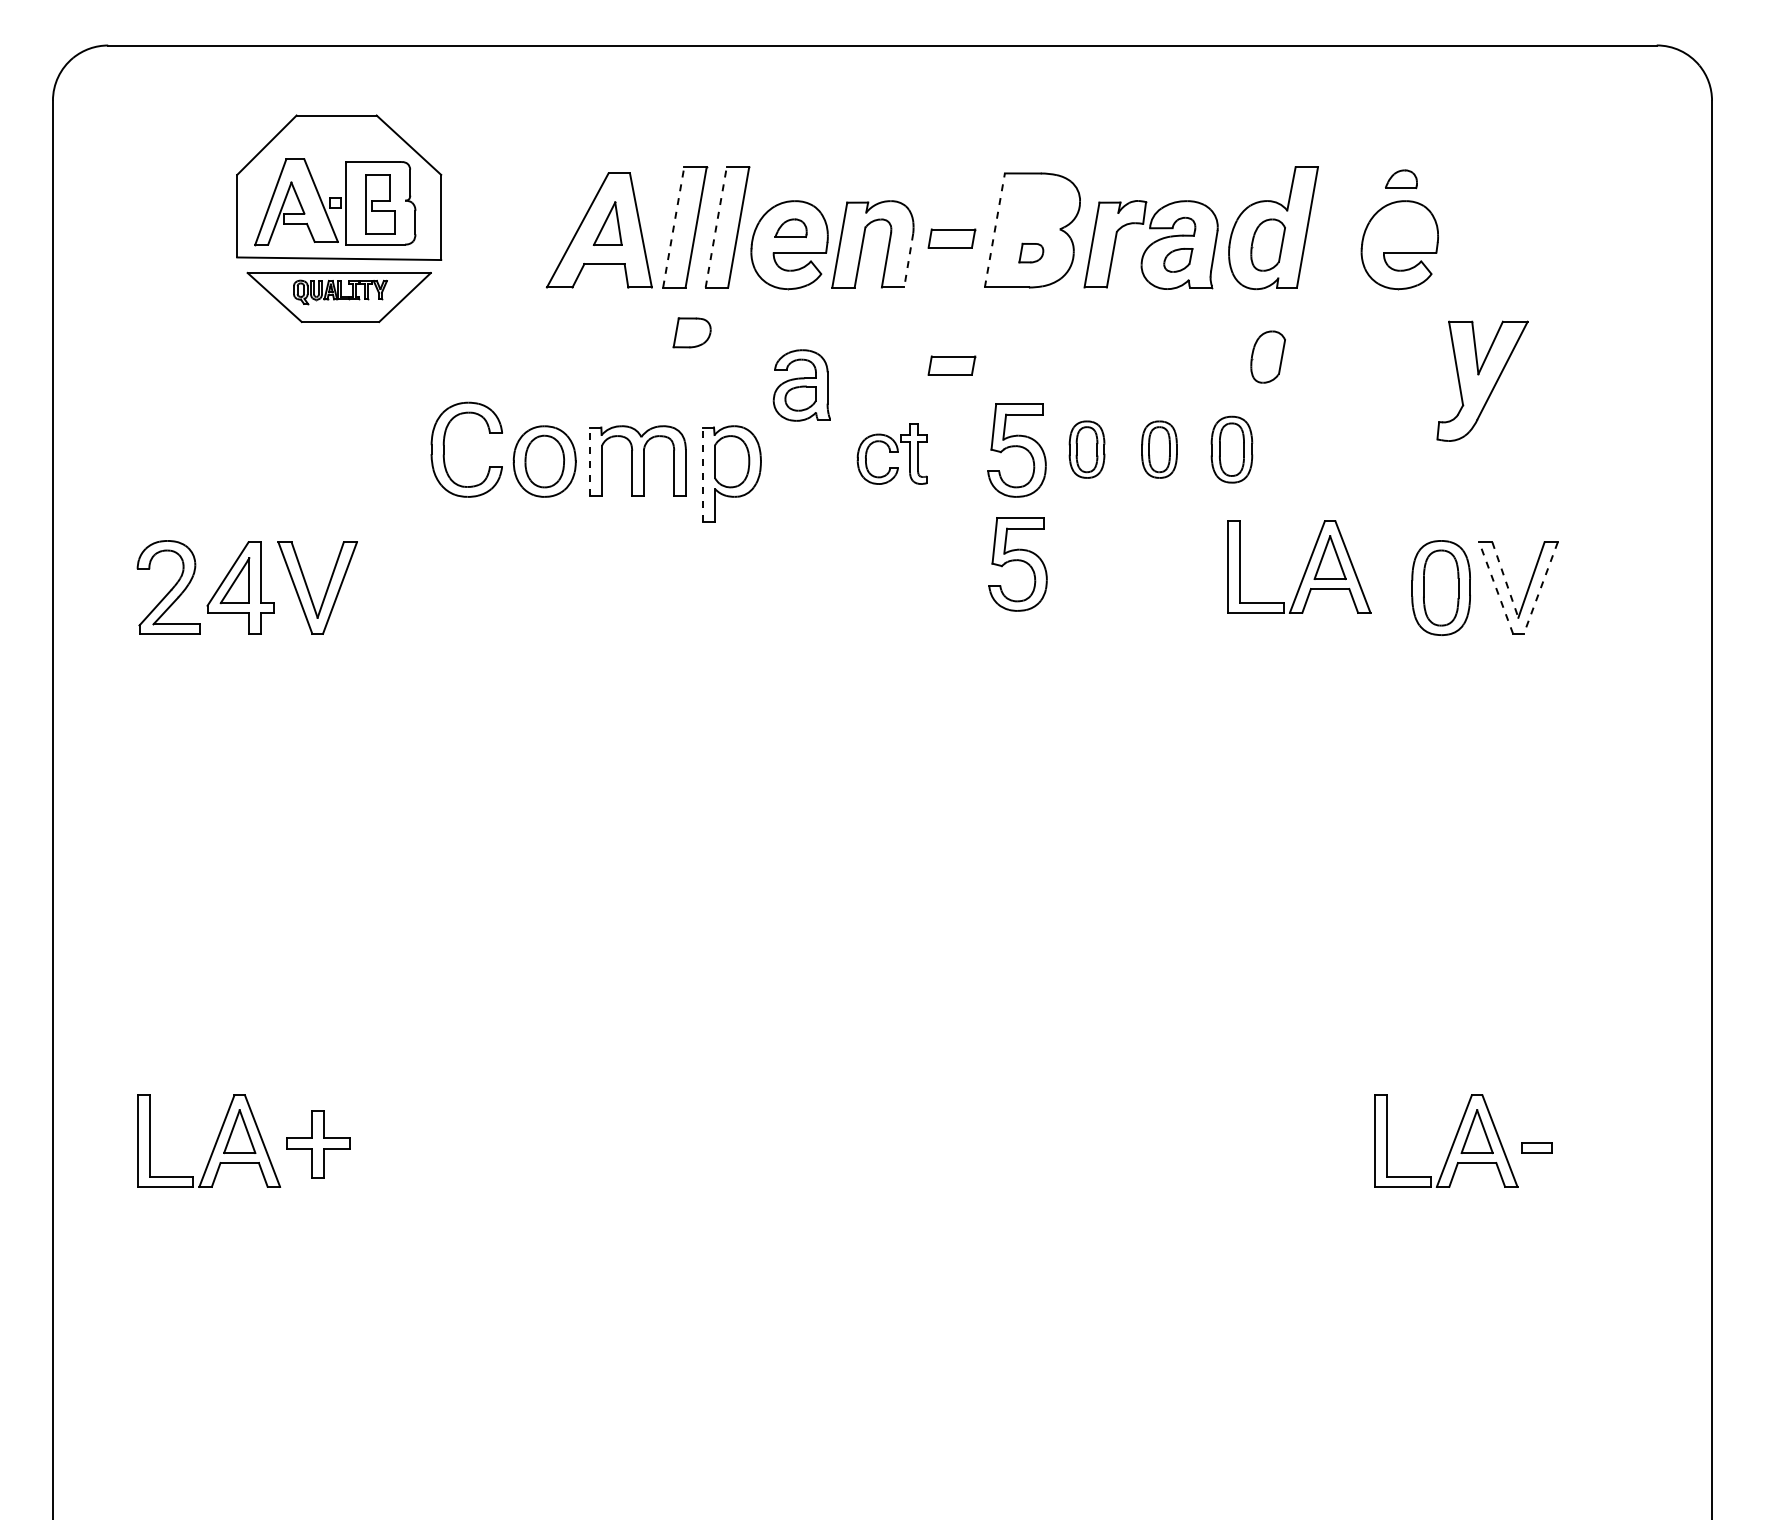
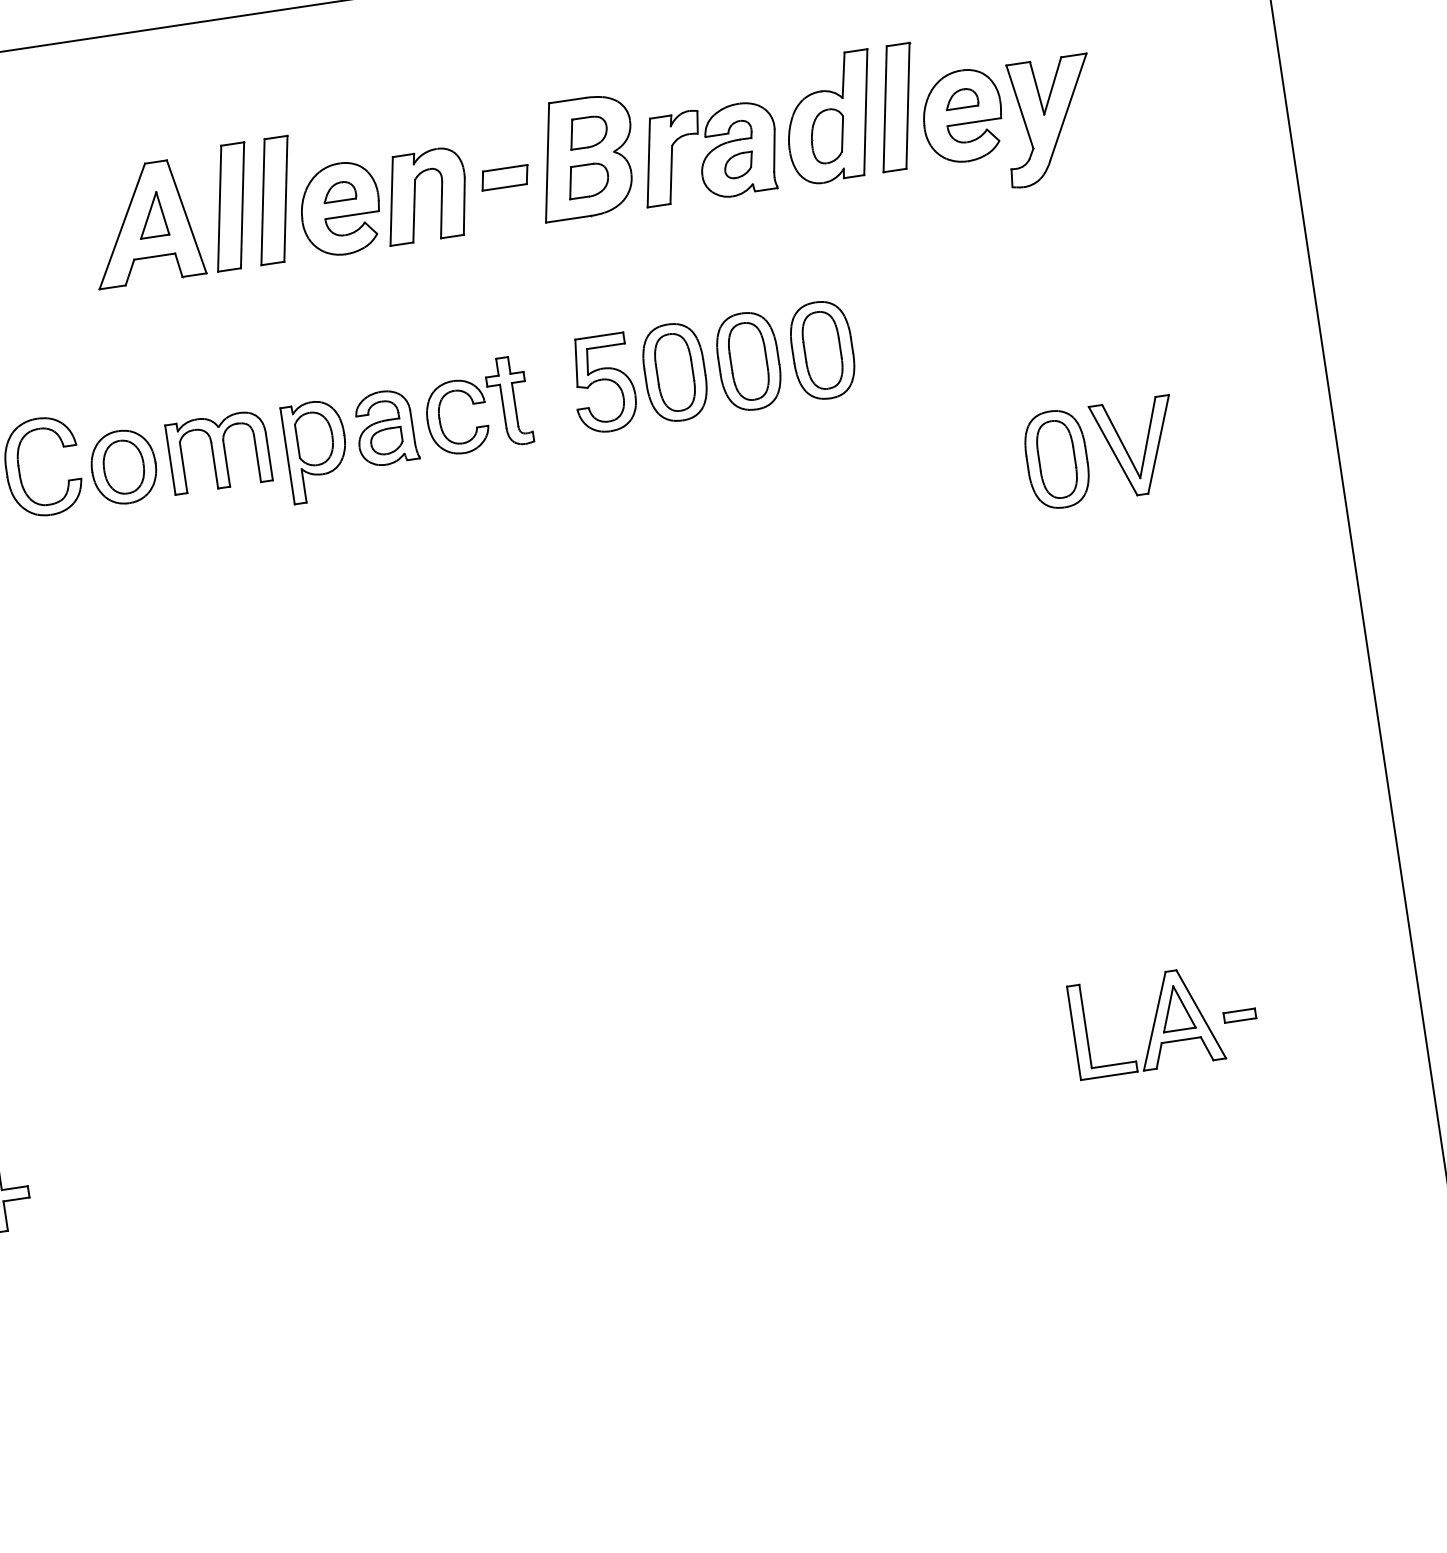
part: (1401, 179) -> (961, 98), moved
line: (673, 226) -> (219, 207), dashed -> solid
line: (716, 226) -> (263, 201), dashed -> solid
part: (1337, 227) -> (896, 107), added
line: (994, 230) -> (547, 163), dashed -> solid
part: (1031, 252) -> (588, 179), size x1.67
line: (908, 261) -> (464, 207), dashed -> solid
part: (691, 332) -> (587, 132), moved
part: (1267, 356) -> (844, 249), removed
part: (951, 365) -> (523, 307), removed
part: (1482, 380) -> (1049, 120), moved
part: (801, 385) -> (385, 427), moved
part: (1086, 449) -> (674, 372), size x1.67
part: (1159, 449) -> (748, 361), size x1.67
part: (1231, 449) -> (822, 350), size x1.43
part: (892, 453) -> (477, 405), size x1.43
line: (590, 461) -> (170, 460), dashed -> solid
line: (703, 474) -> (287, 456), dashed -> solid
part: (1017, 564) -> (621, 500), removed
part: (1305, 568) -> (915, 460), removed
line: (1505, 580) -> (1121, 442), dashed -> solid
line: (1496, 588) -> (1113, 451), dashed -> solid
line: (1540, 588) -> (1158, 444), dashed -> solid

